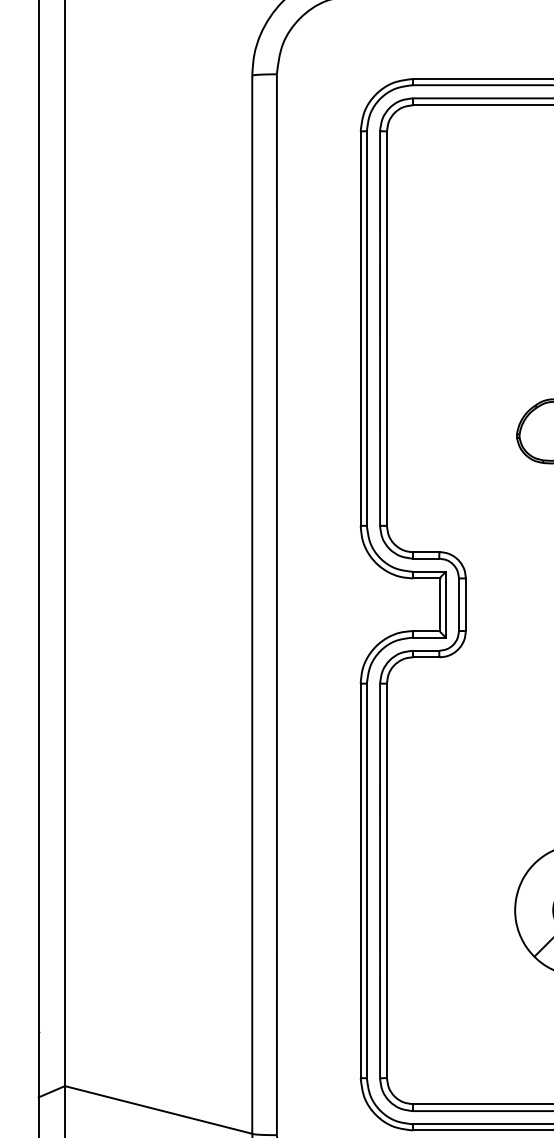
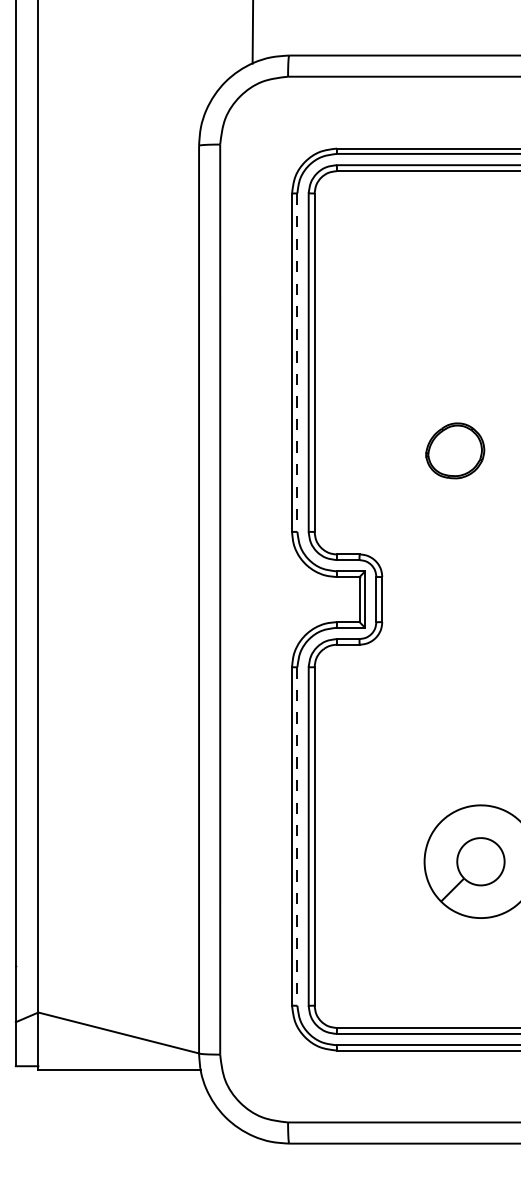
line: (367, 329) -> (297, 363), solid -> dashed
line: (367, 882) -> (297, 837), solid -> dashed

